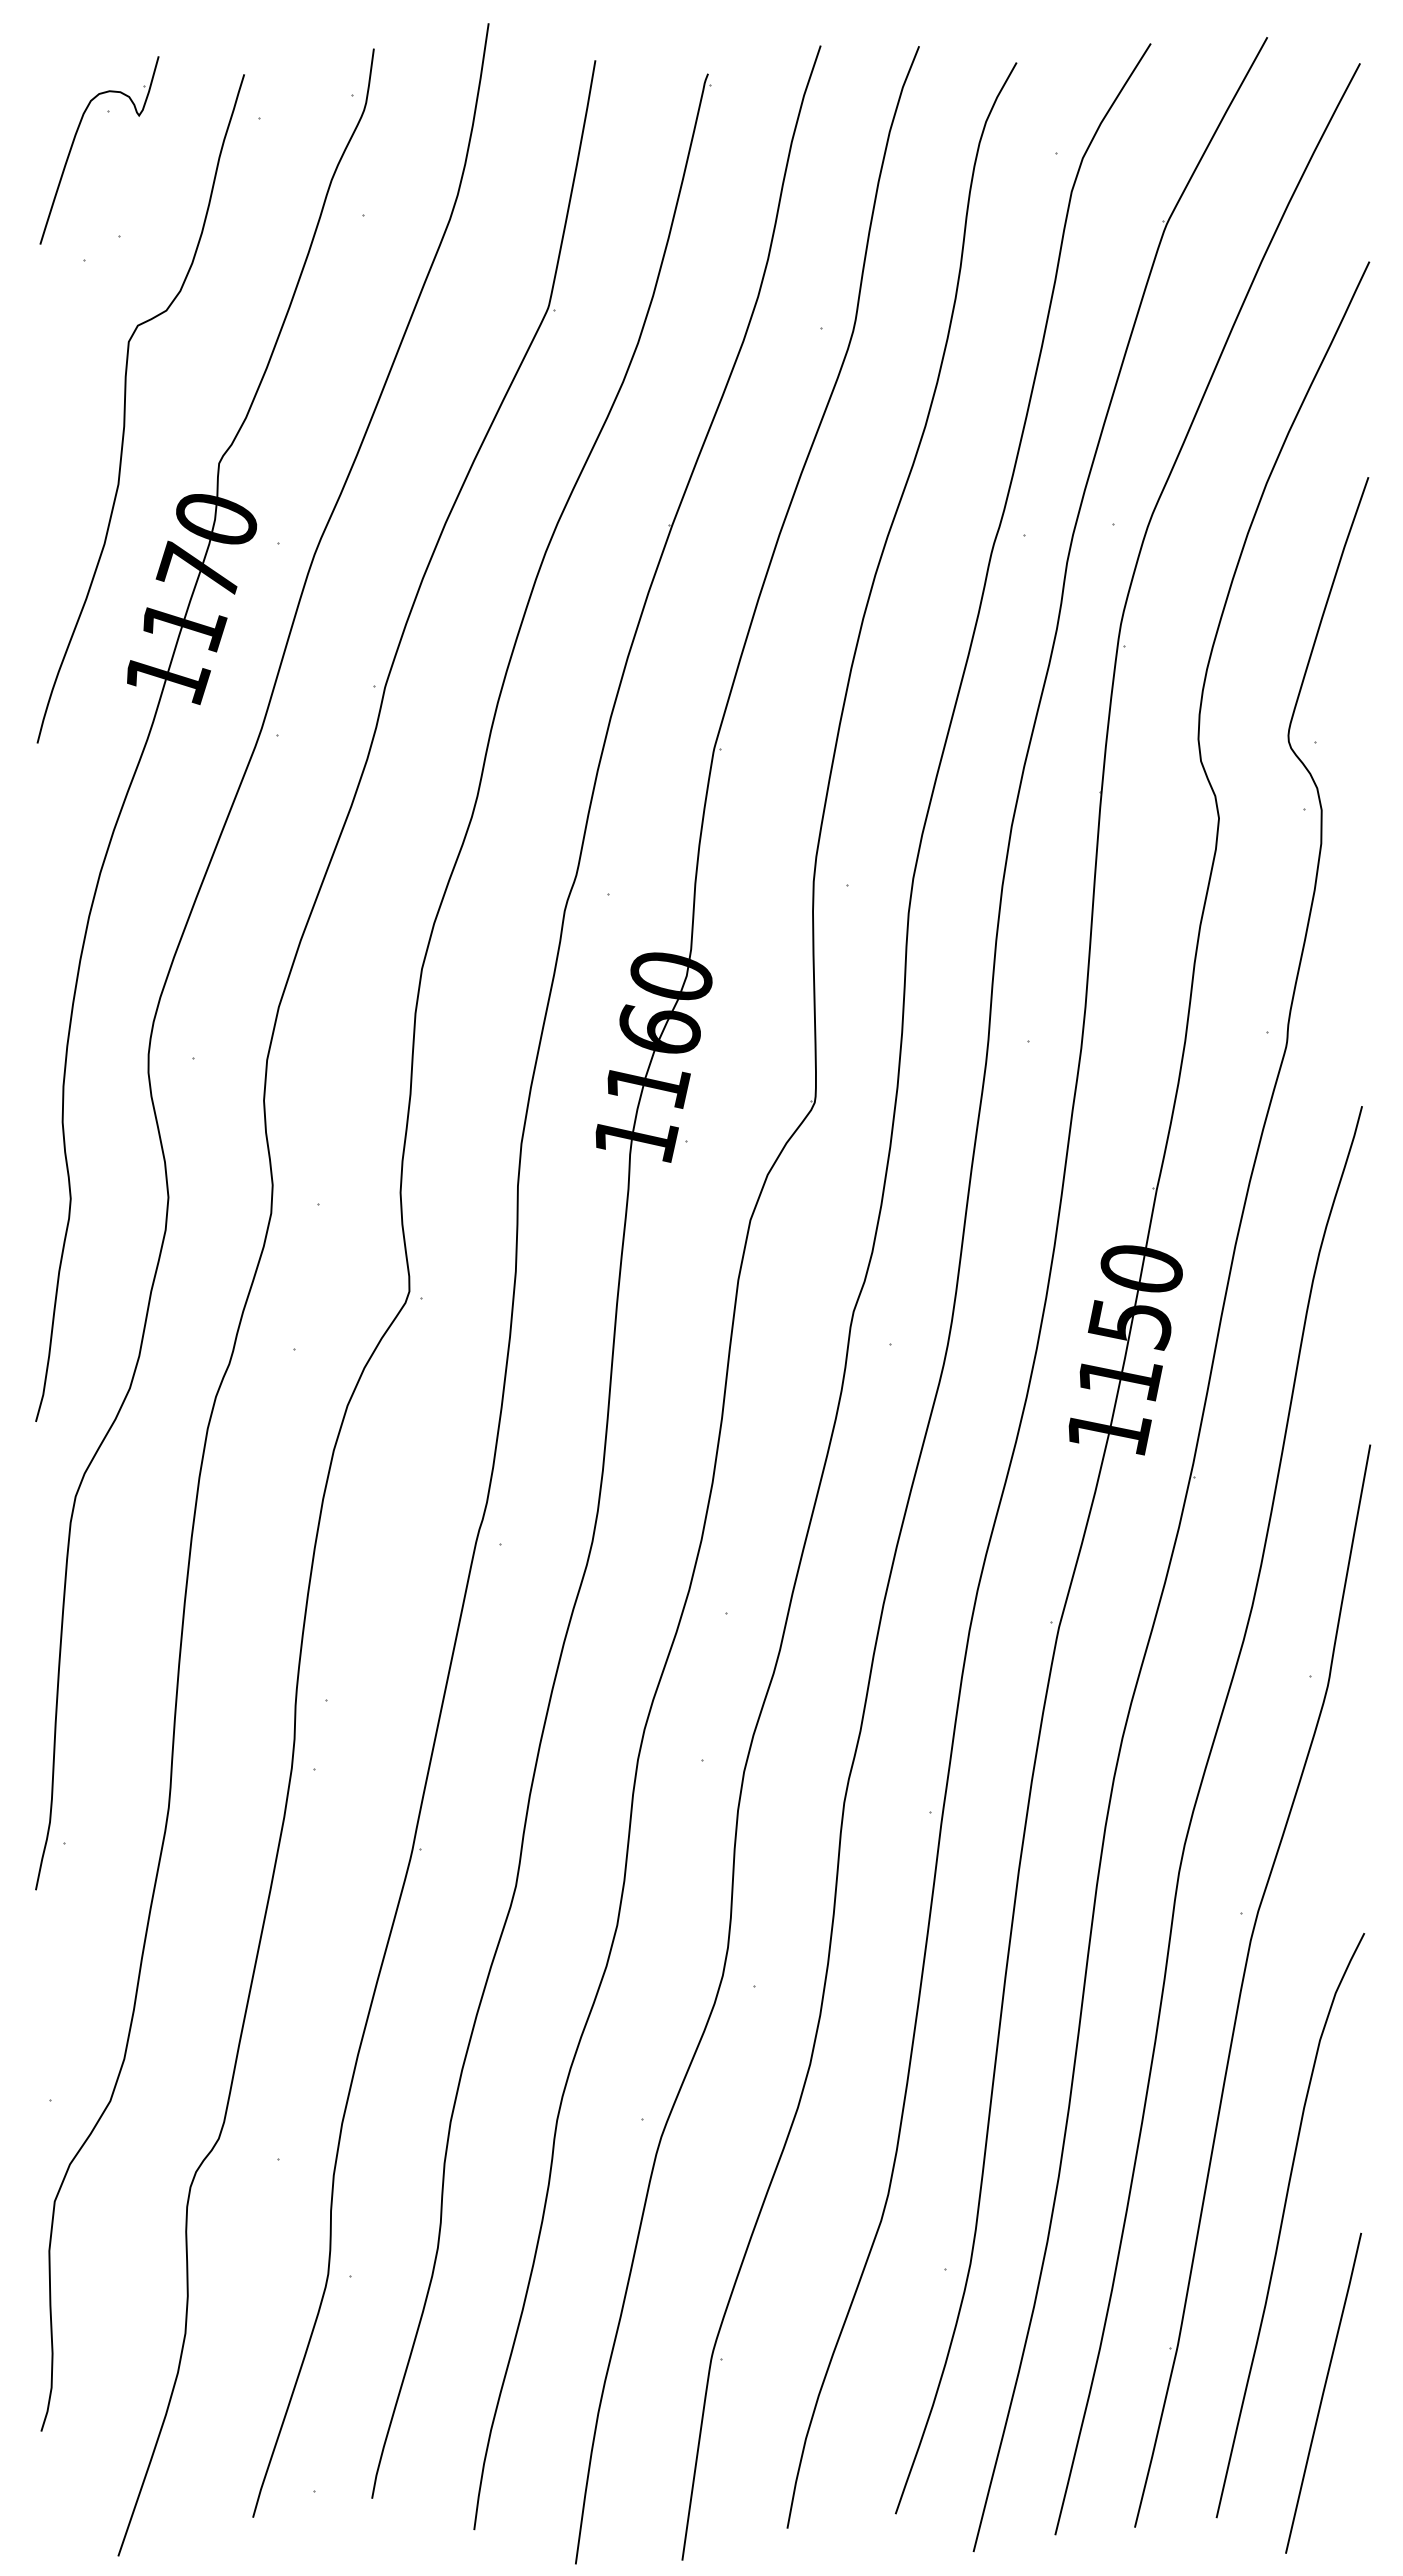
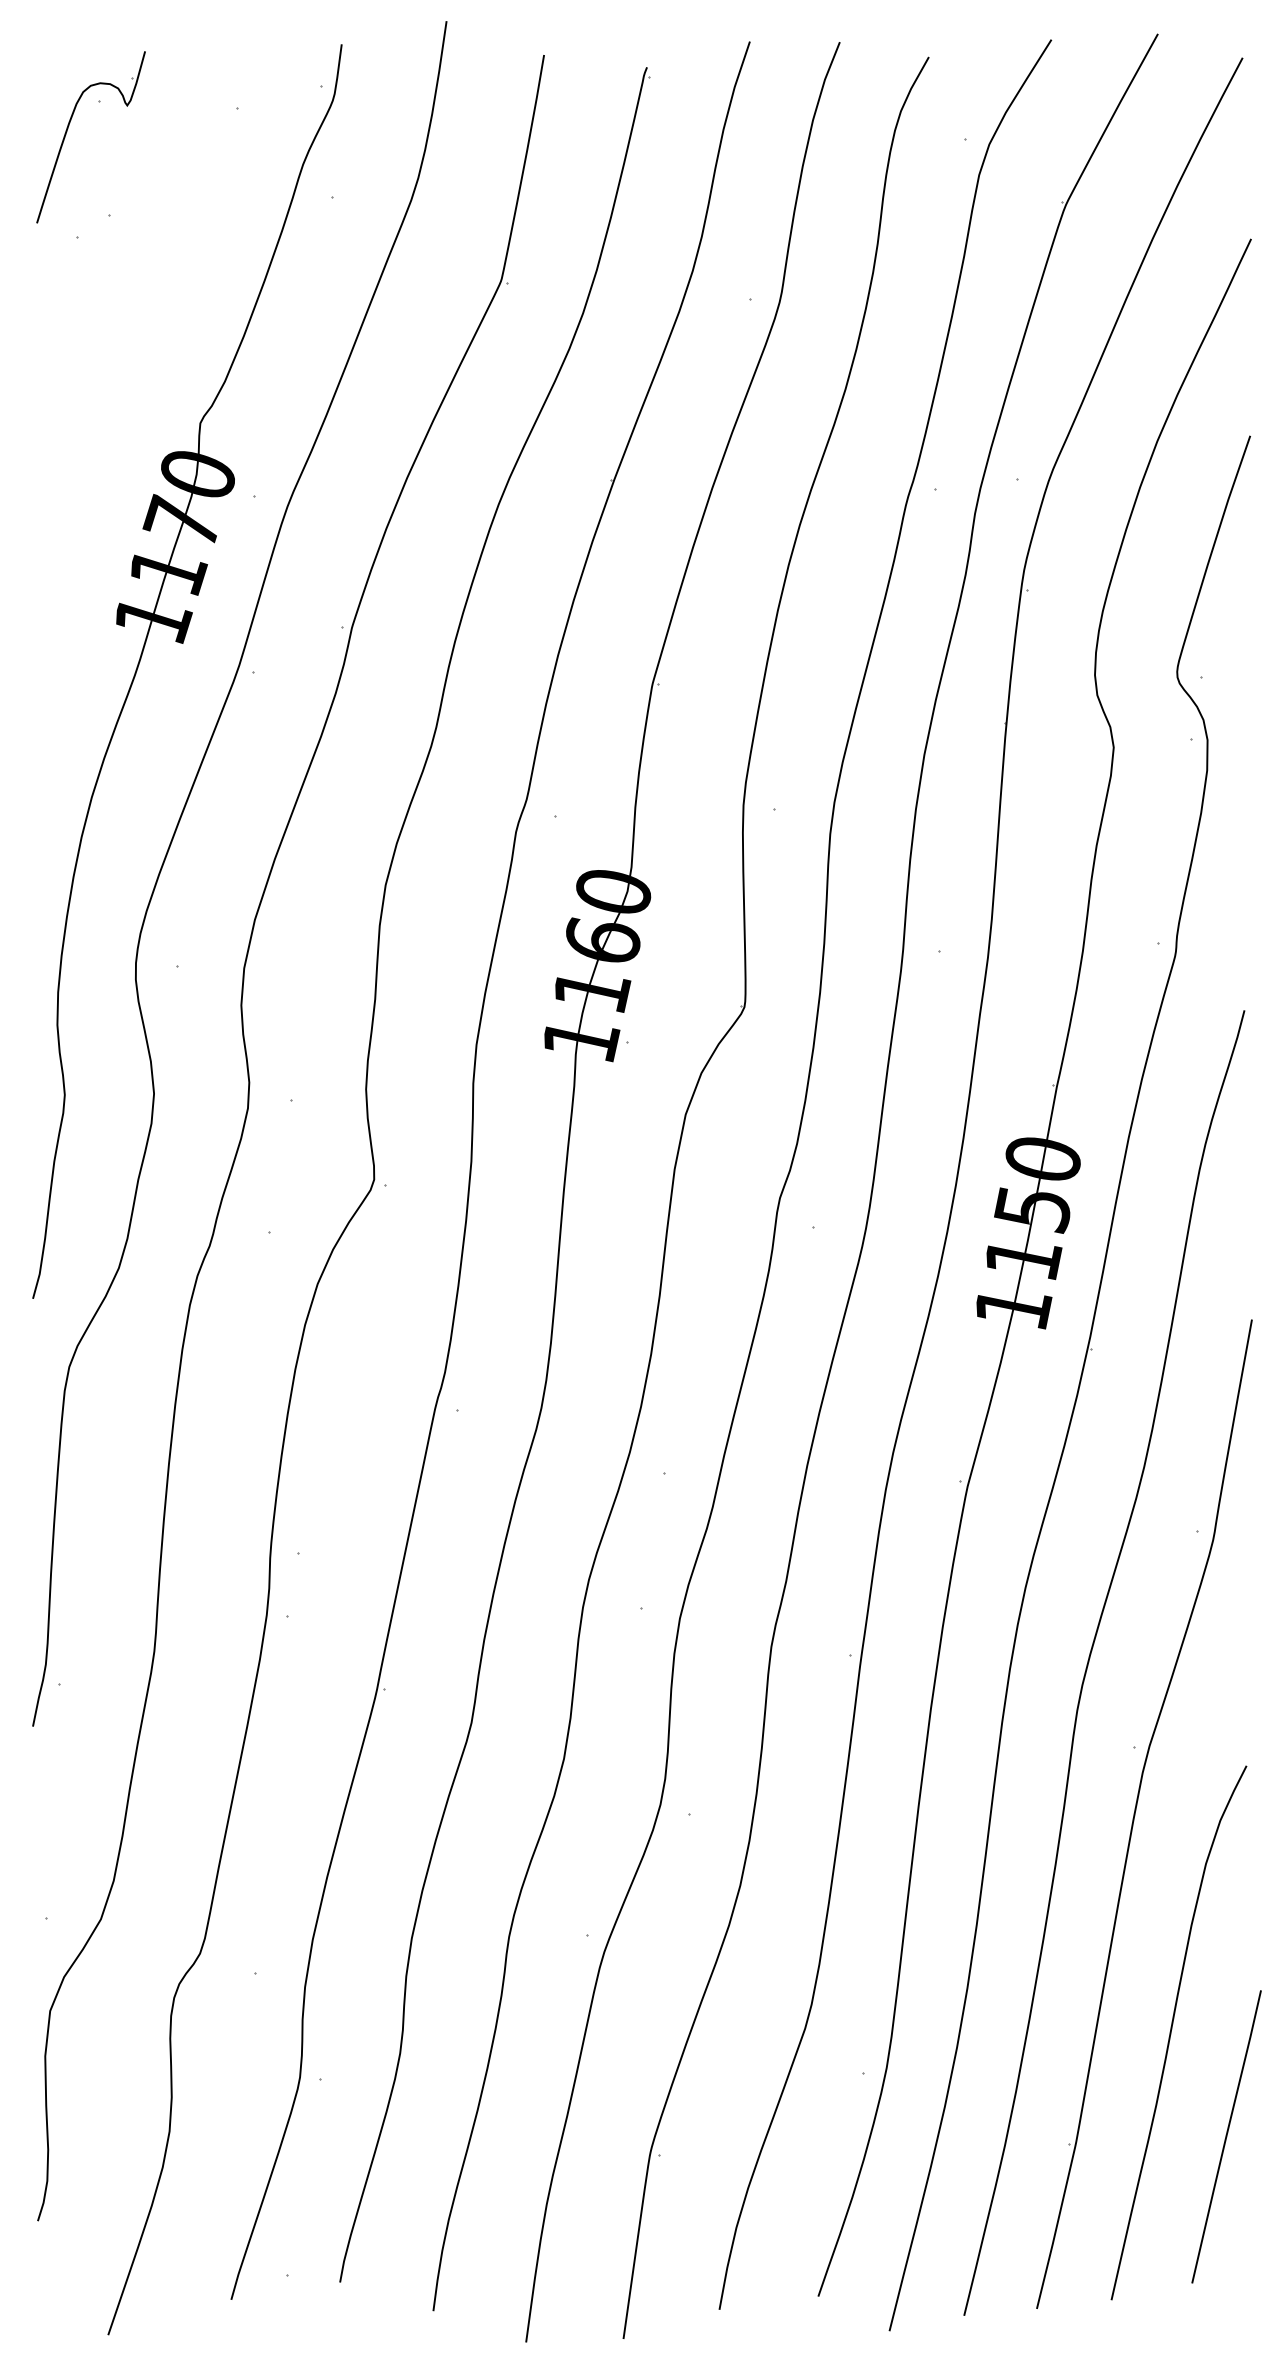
curve: (125, 408) -> (114, 373), removed
line: (1323, 2392) -> (1226, 2136), moved

